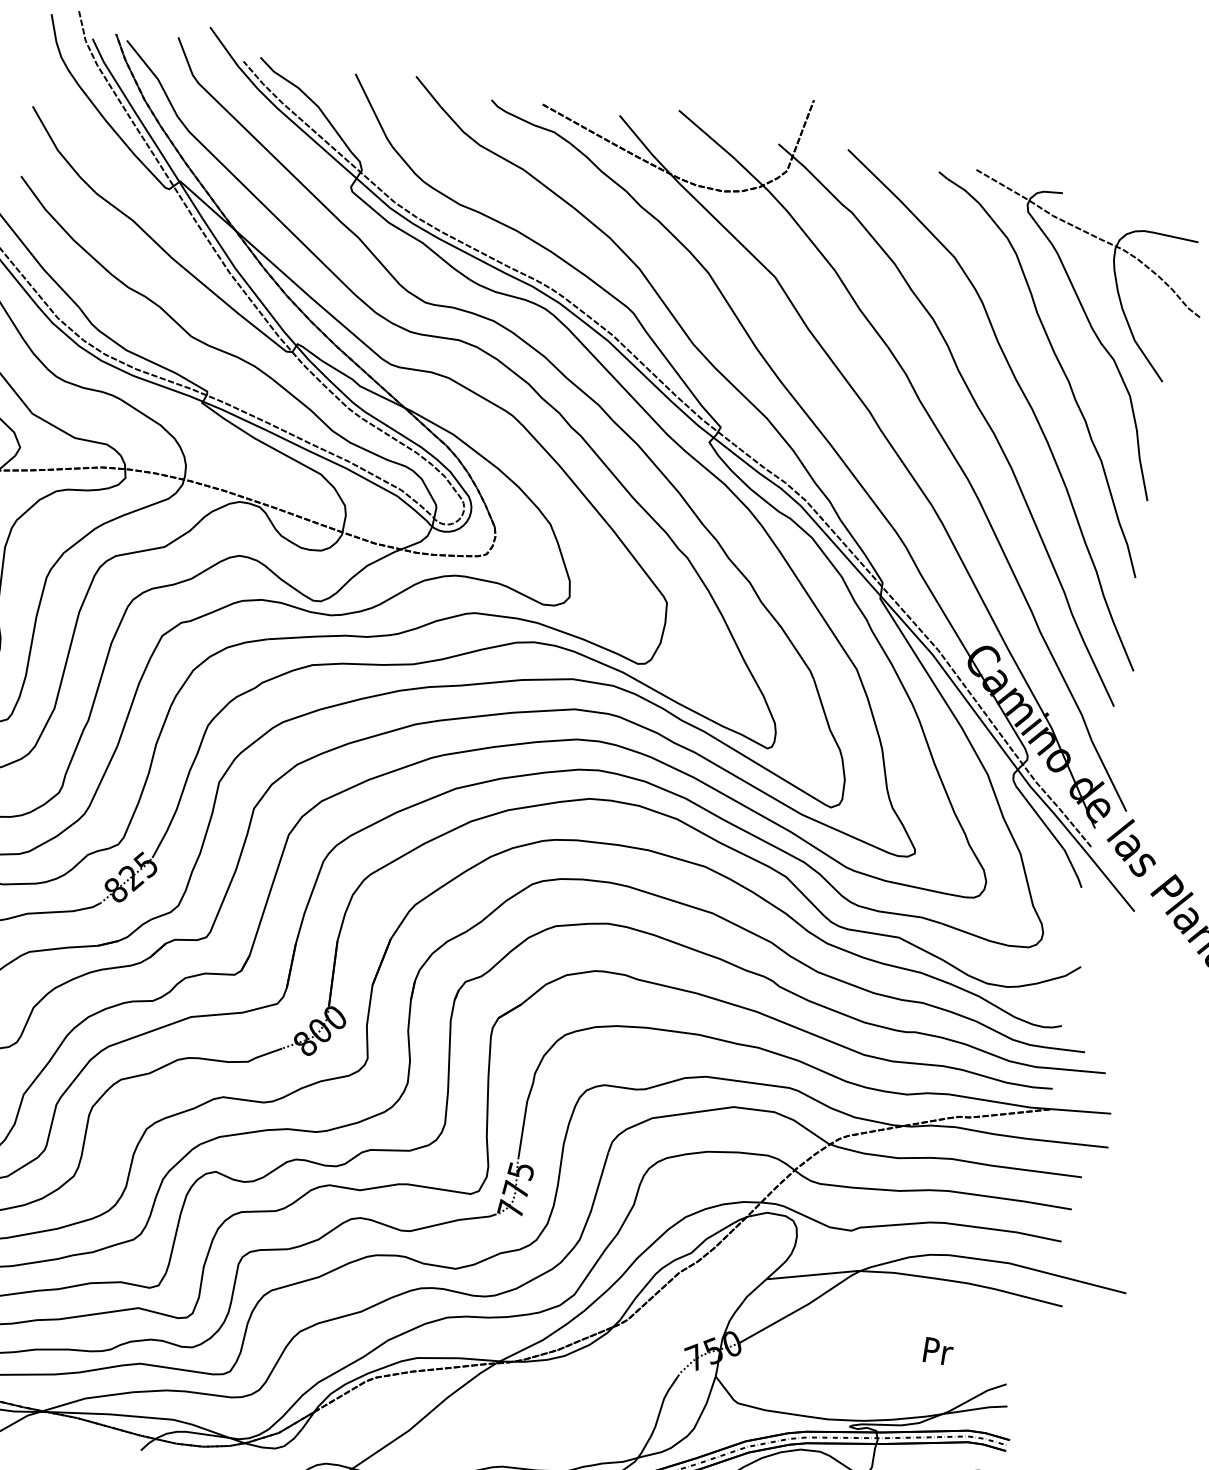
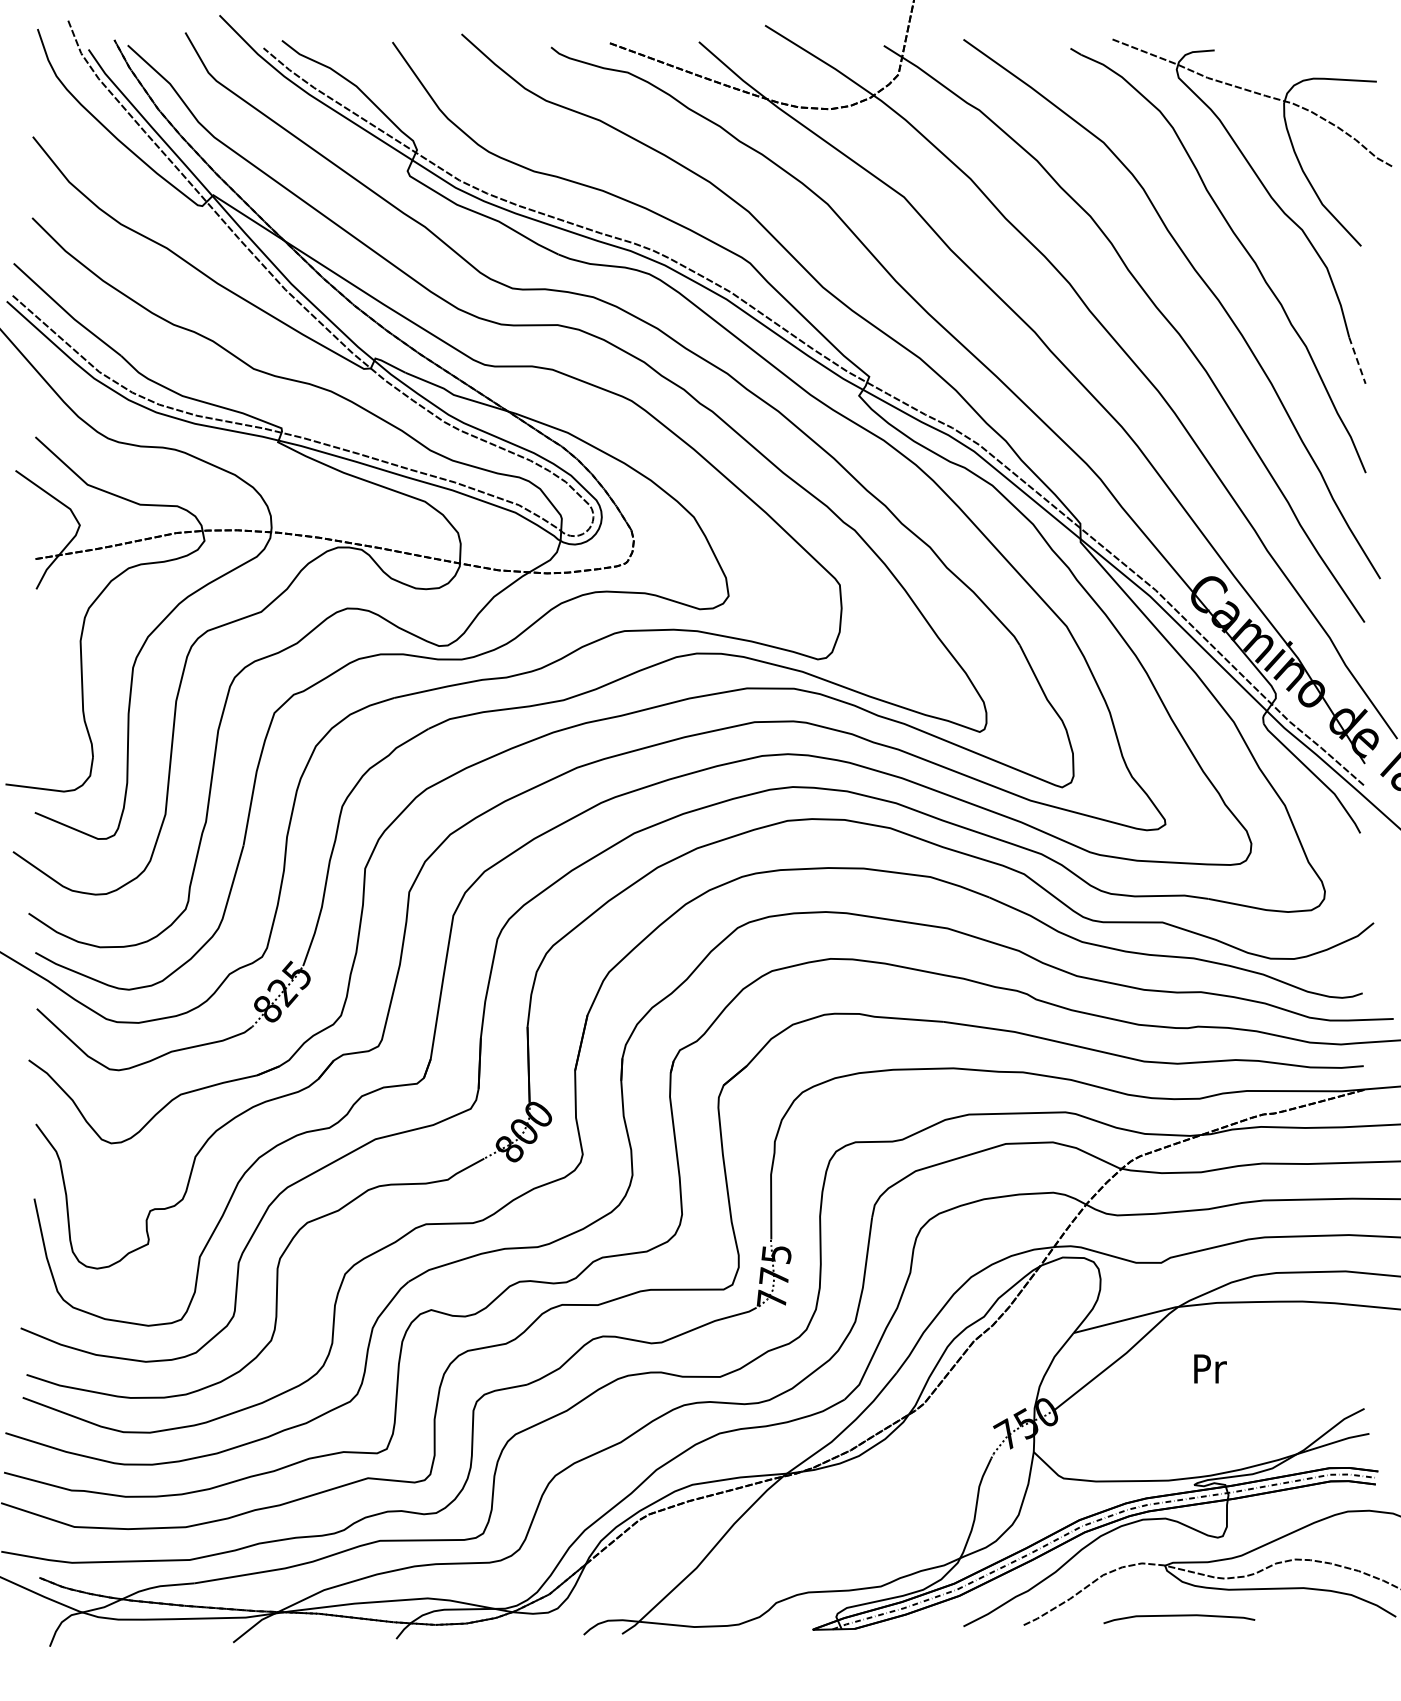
line: (1143, 479) -> (1357, 360), solid -> dashed
text: (938, 1351) -> (1210, 1368), moved

